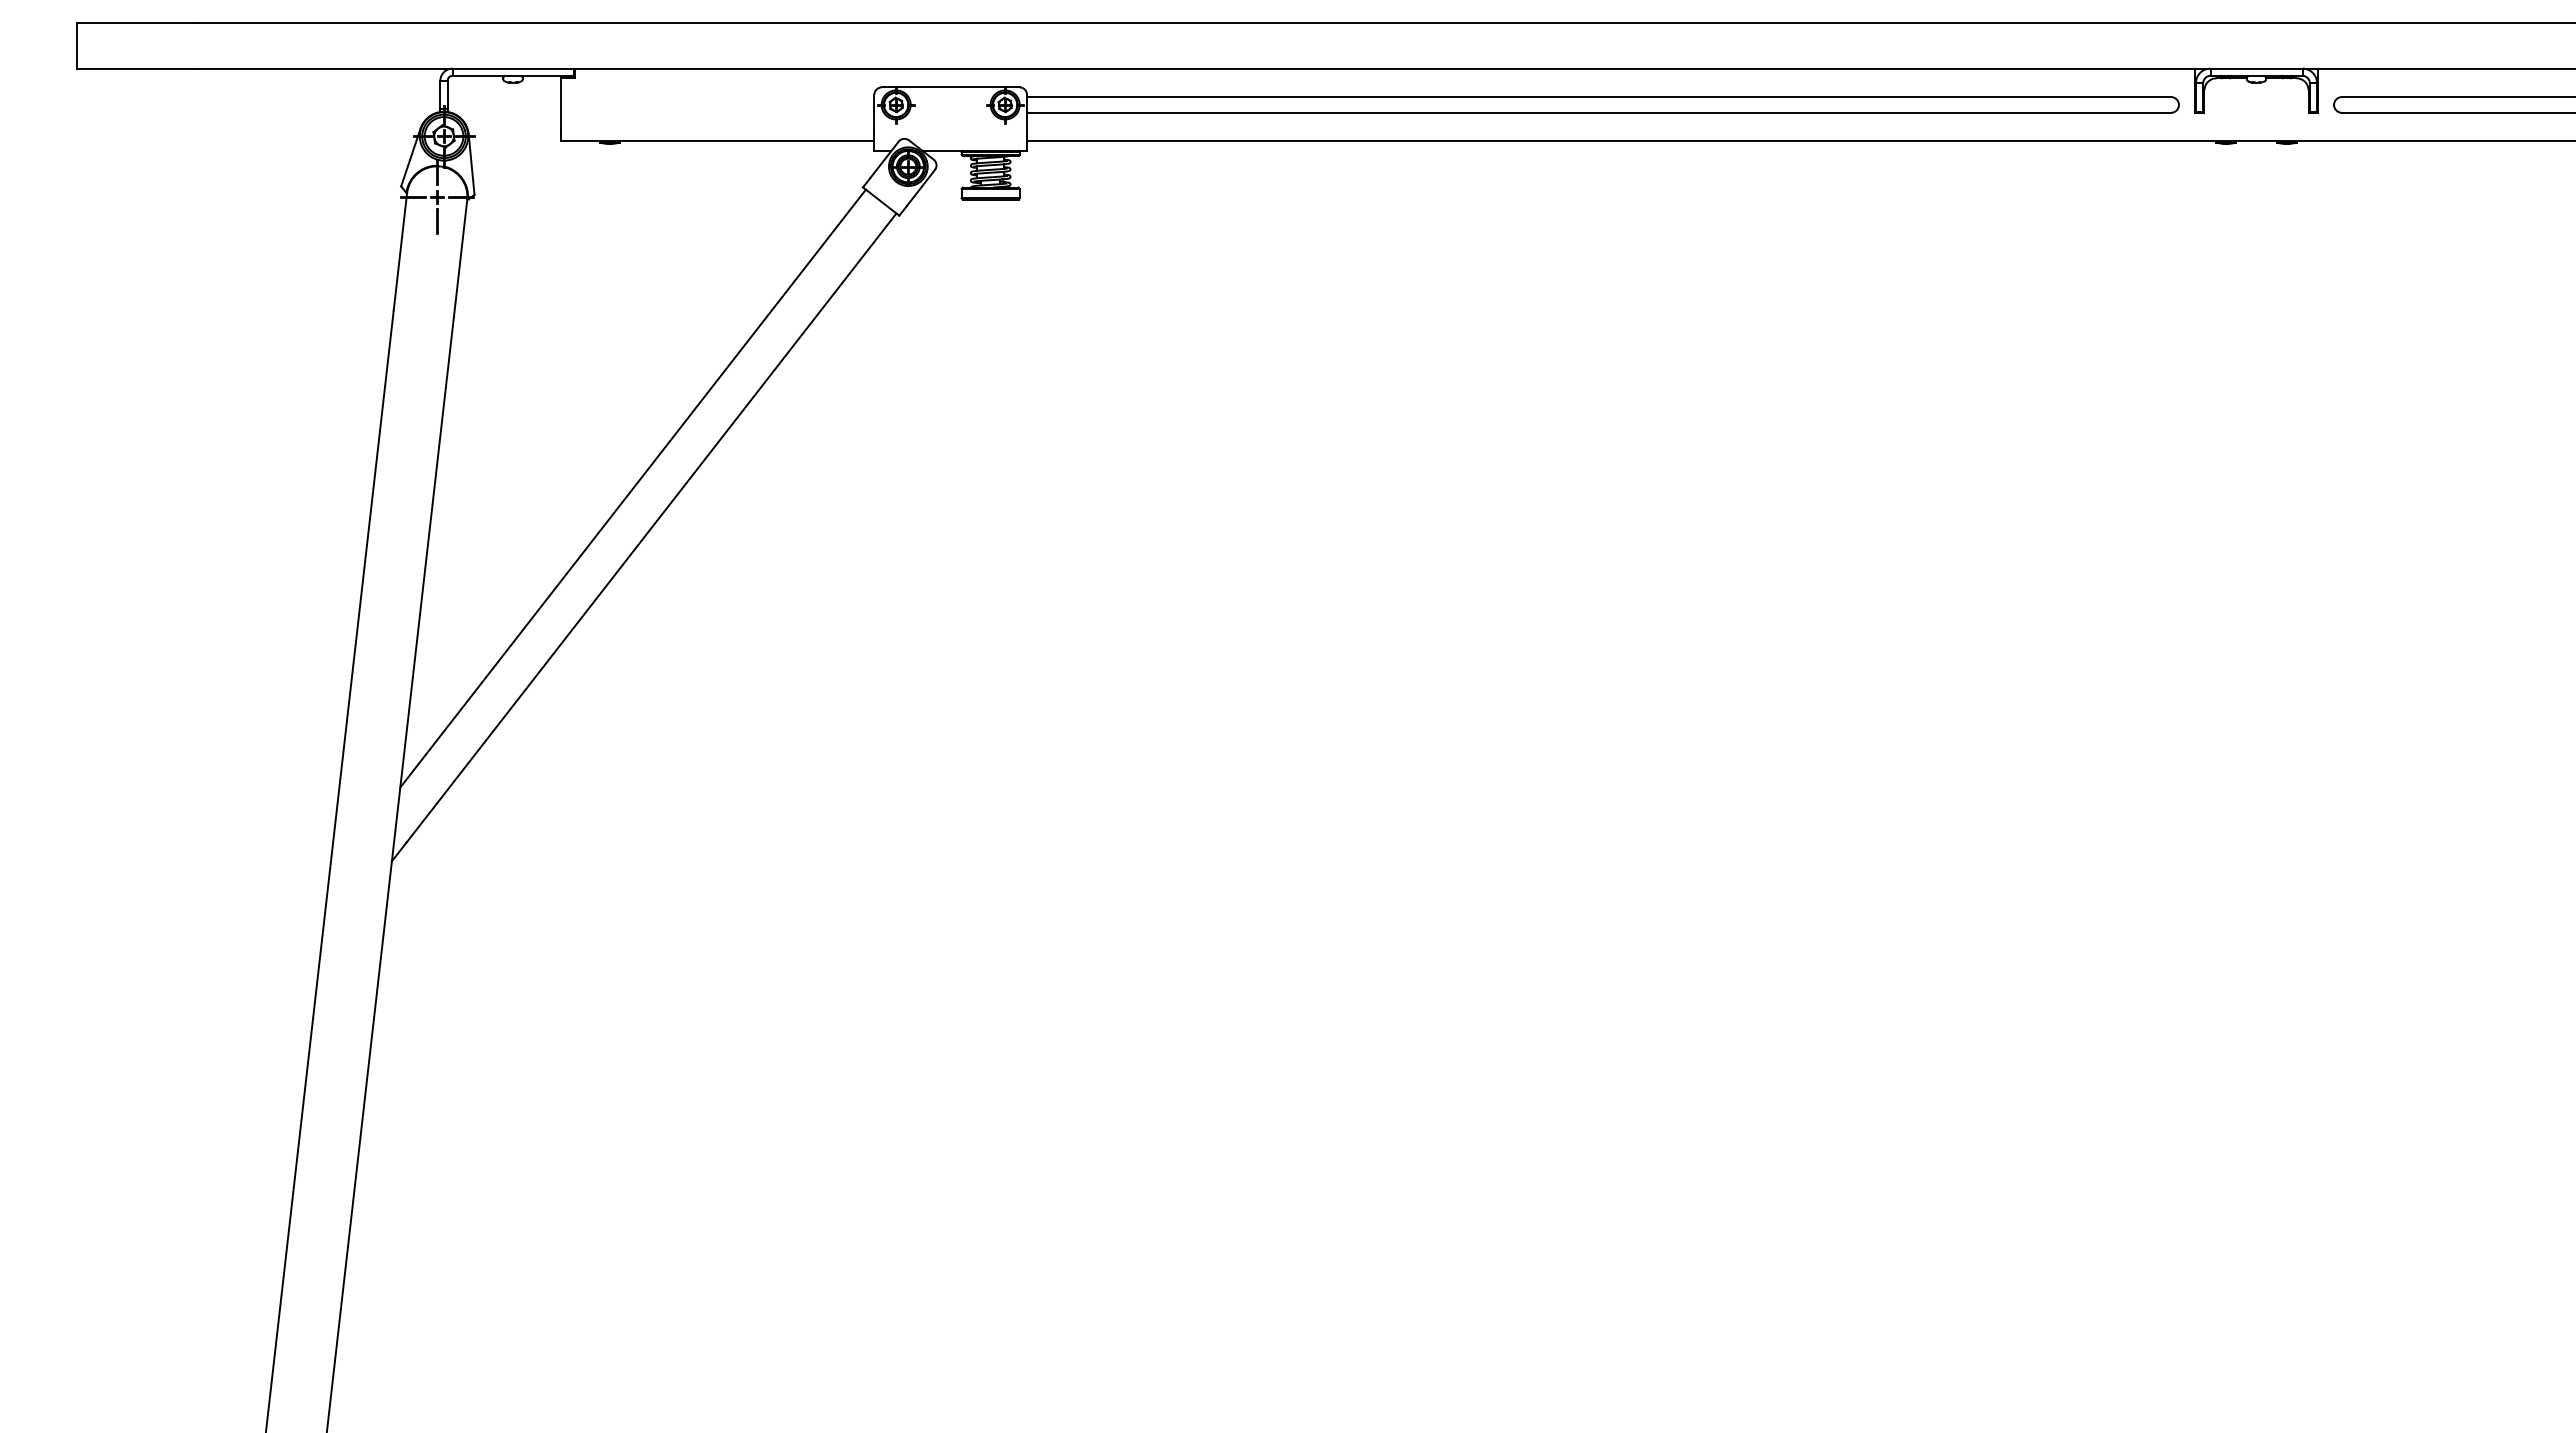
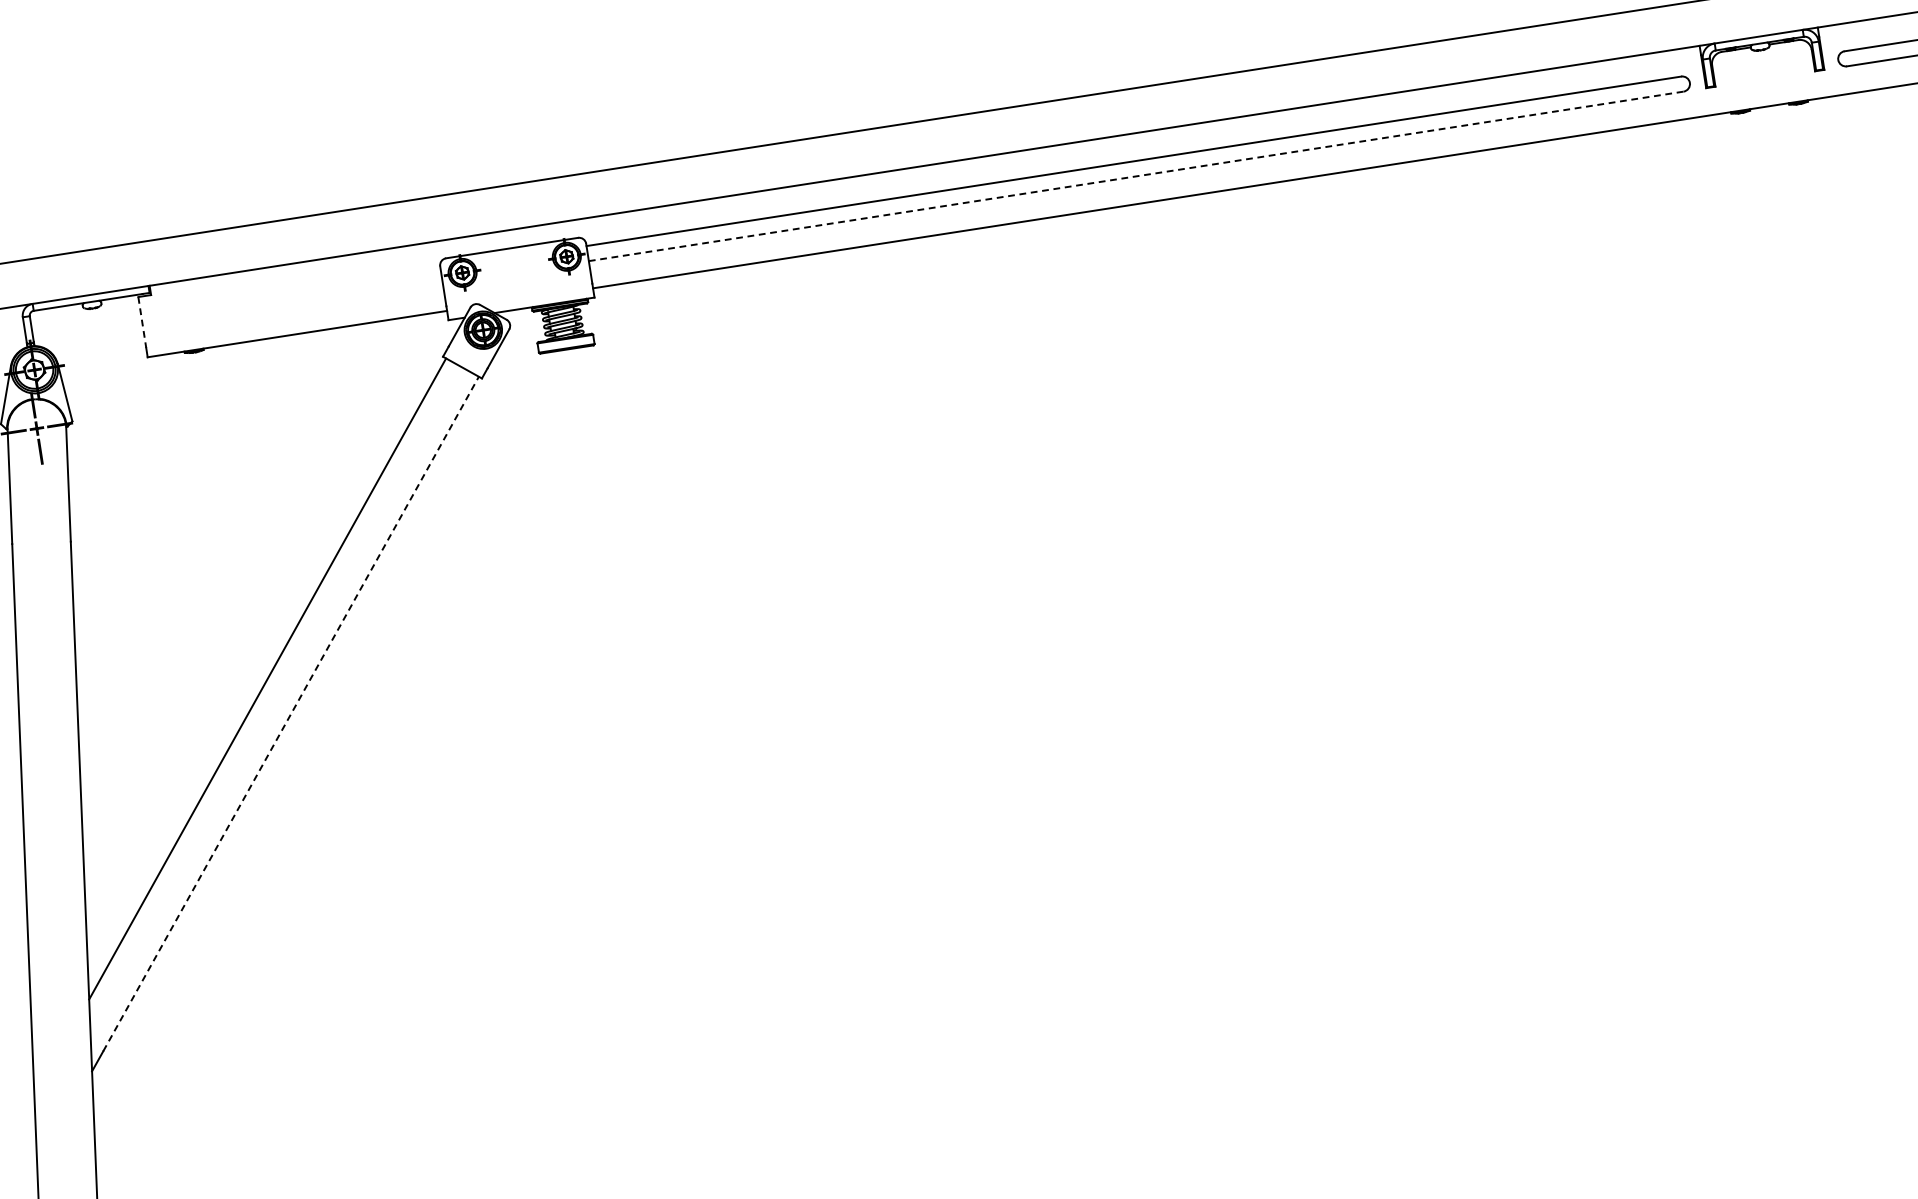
line: (561, 104) -> (142, 322), solid -> dashed
line: (1599, 112) -> (1136, 175), solid -> dashed
line: (651, 528) -> (291, 714), solid -> dashed

